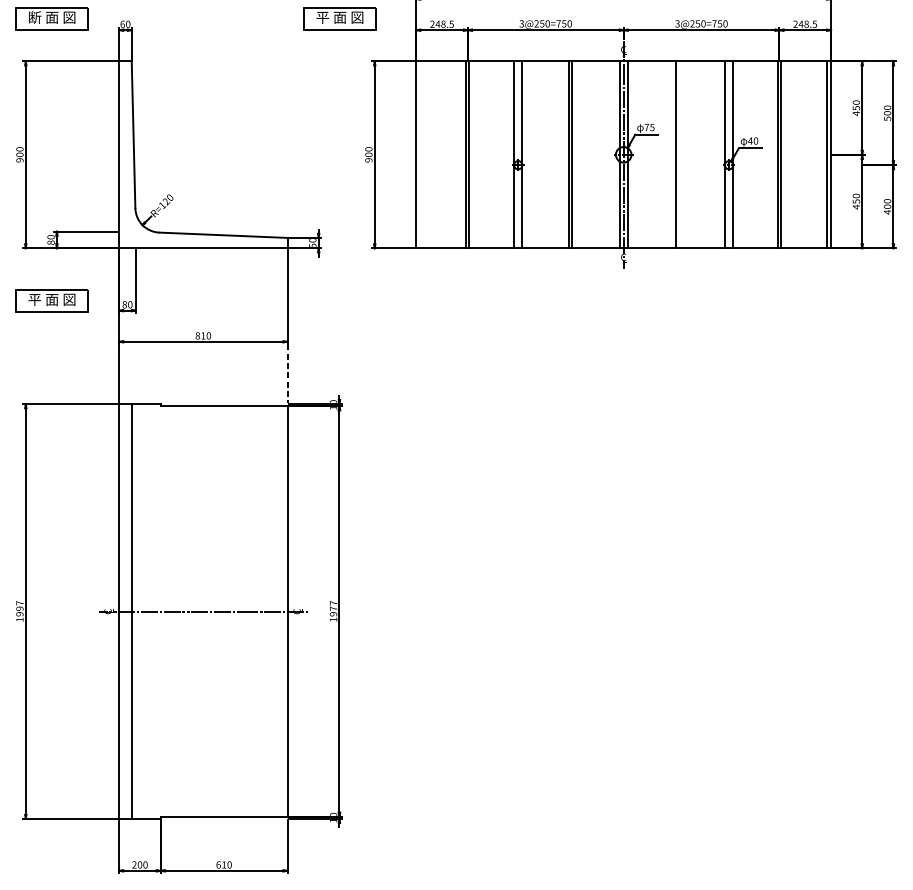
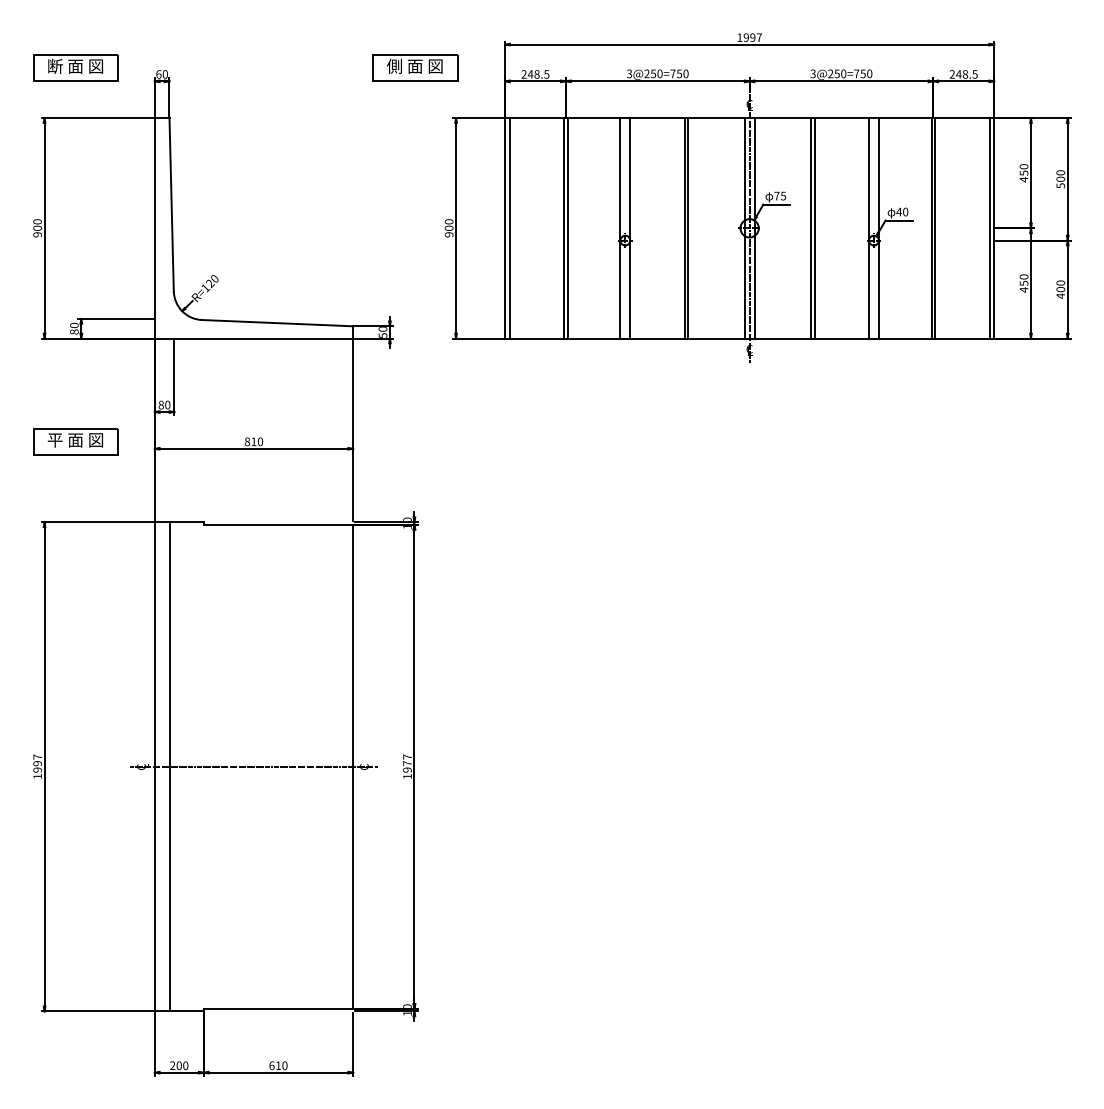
text: (322, 16) -> (394, 65), 平 面 図 -> 側 面 図
line: (420, 154) -> (509, 228), added
line: (678, 154) -> (814, 228), added
line: (846, 165) -> (1012, 240), added
part: (52, 300) -> (75, 441), moved
line: (287, 373) -> (353, 486), dashed -> solid

